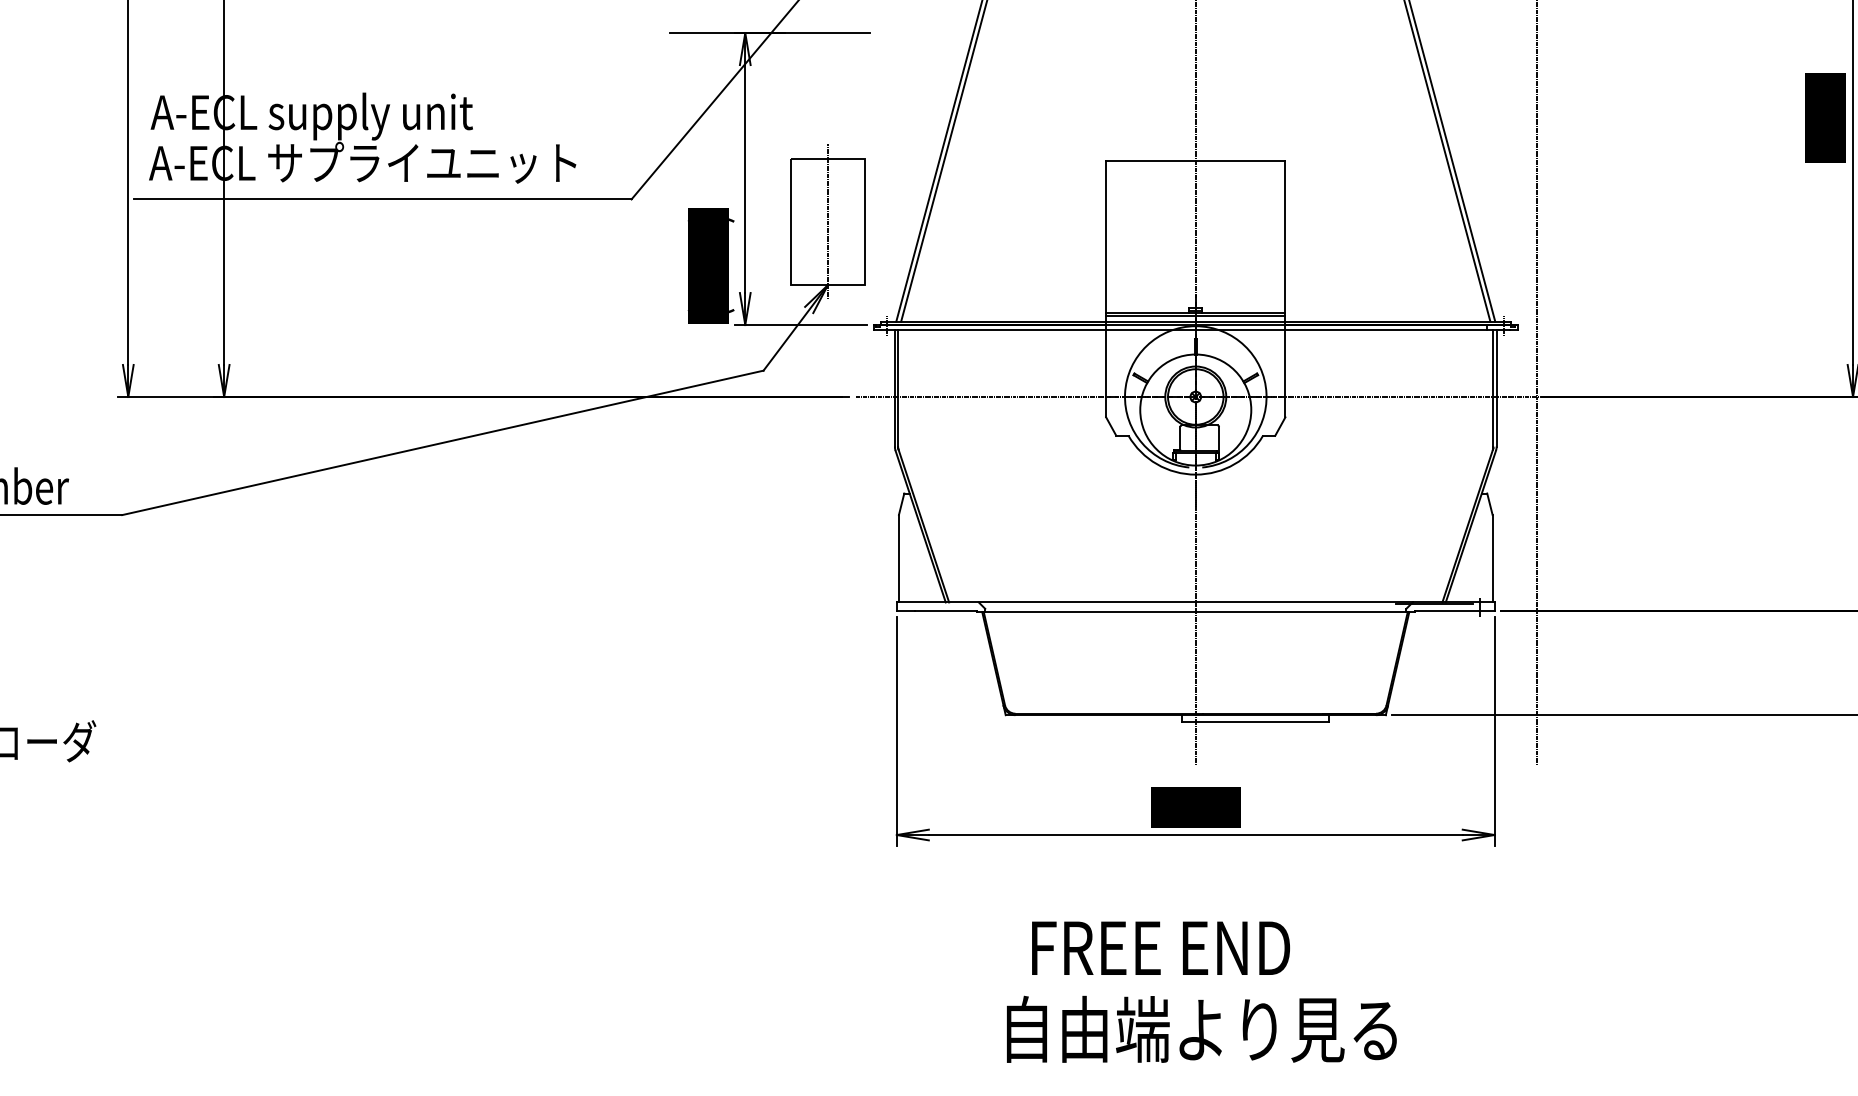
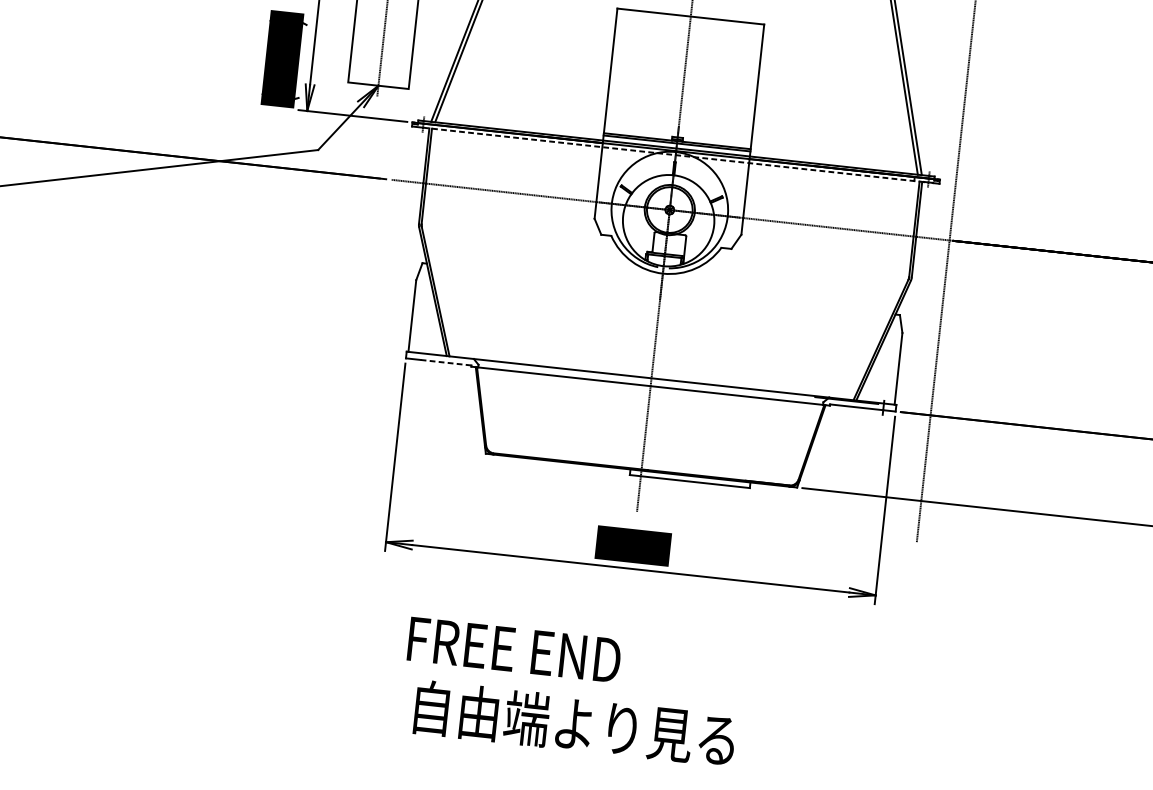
line: (1193, 329) -> (673, 154), solid -> dashed
line: (946, 610) -> (446, 362), solid -> dashed
text: (1160, 947) -> (514, 649), moved
text: (1201, 1028) -> (574, 723), moved

